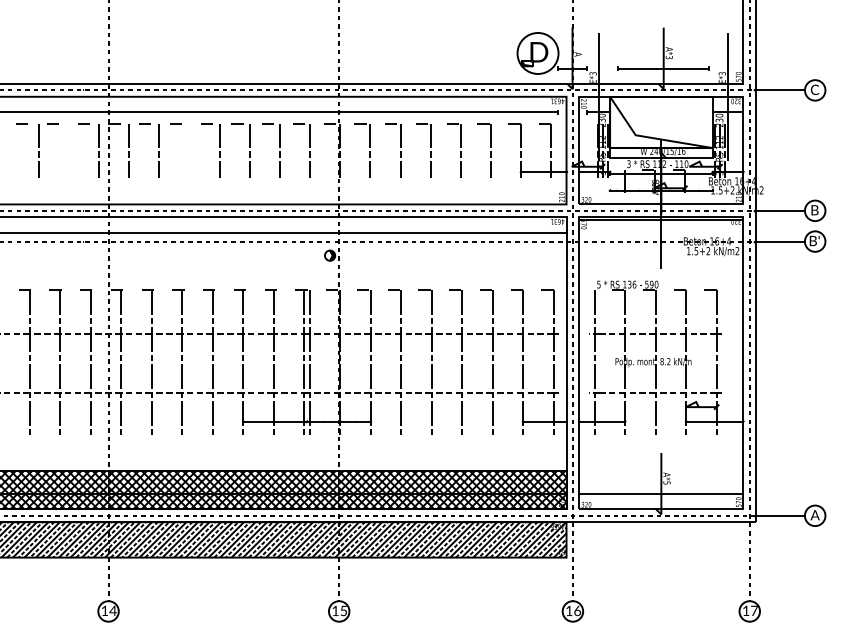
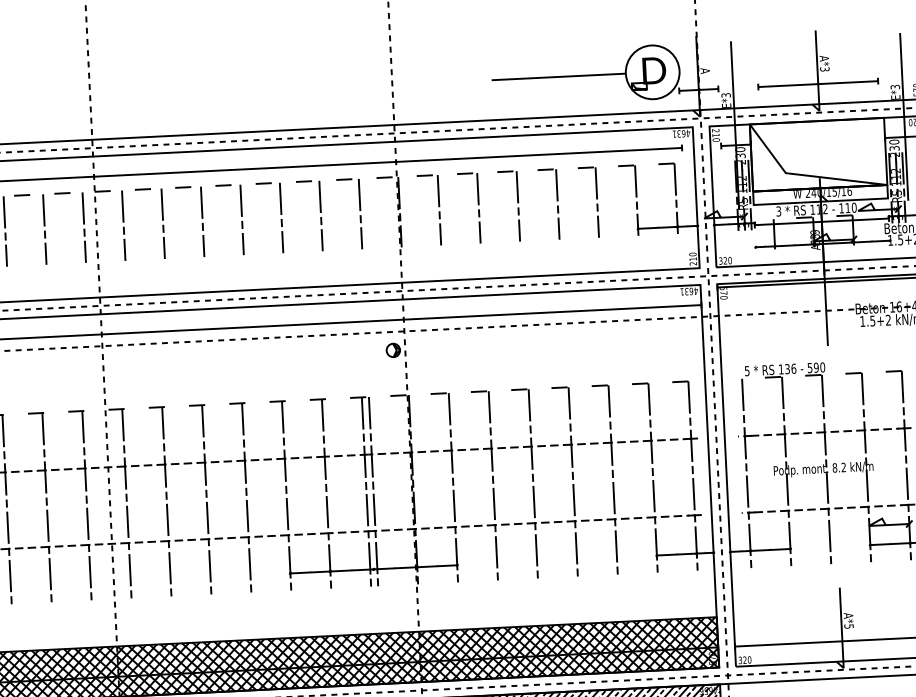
line: (466, 53) -> (559, 76), added
line: (68, 151) -> (44, 230), added
line: (189, 151) -> (202, 223), added

